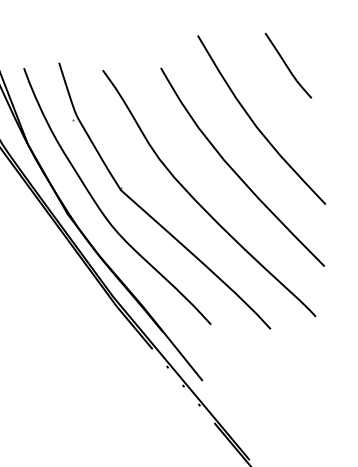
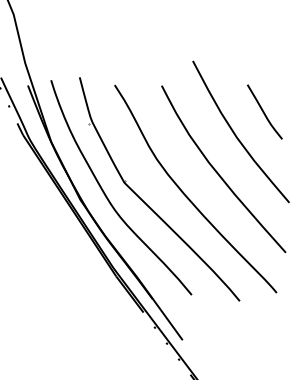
curve: (287, 65) -> (264, 111), moved

